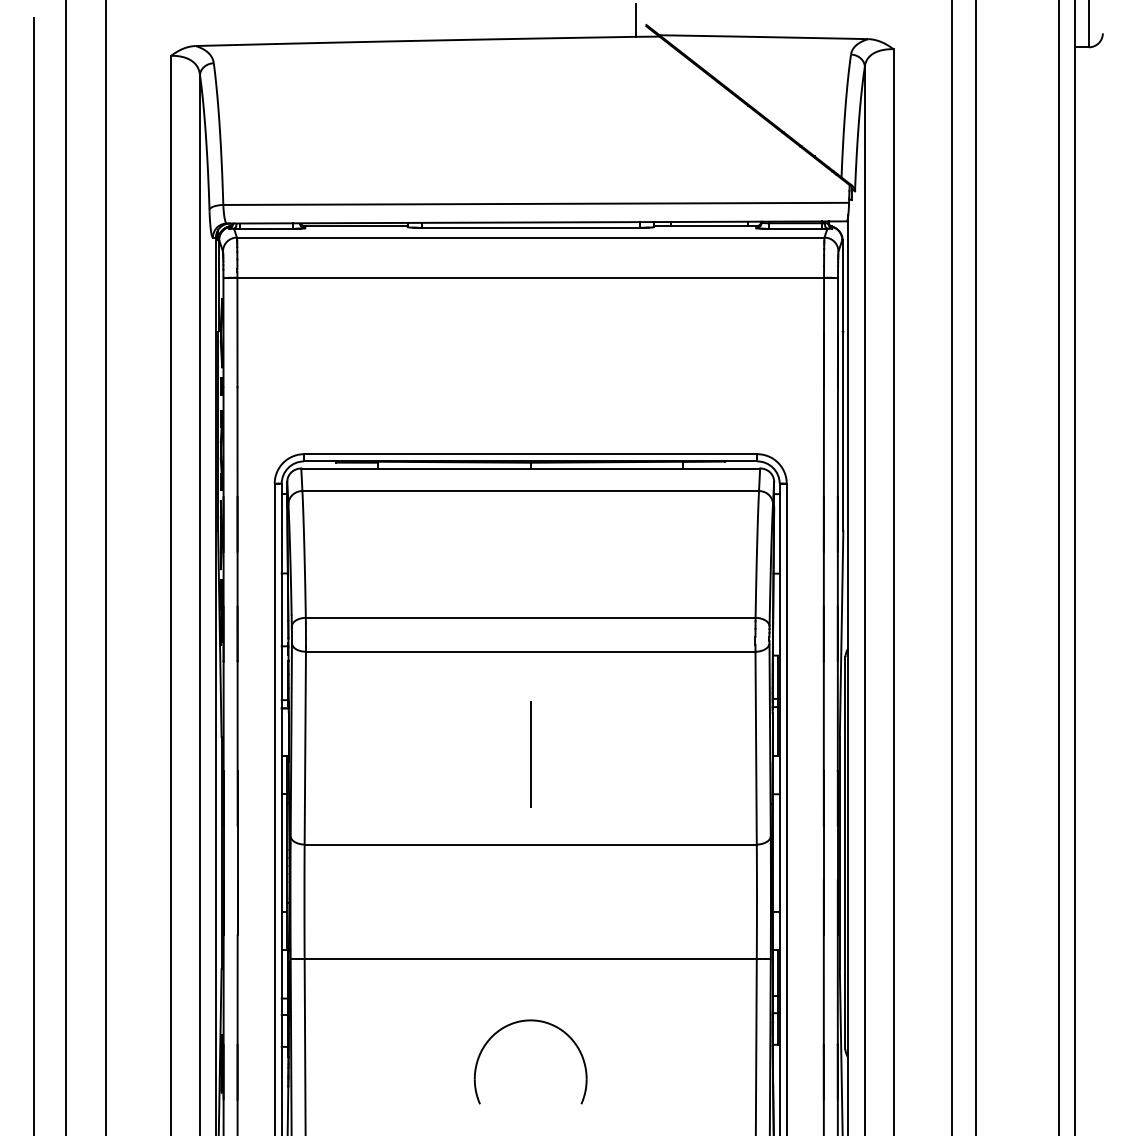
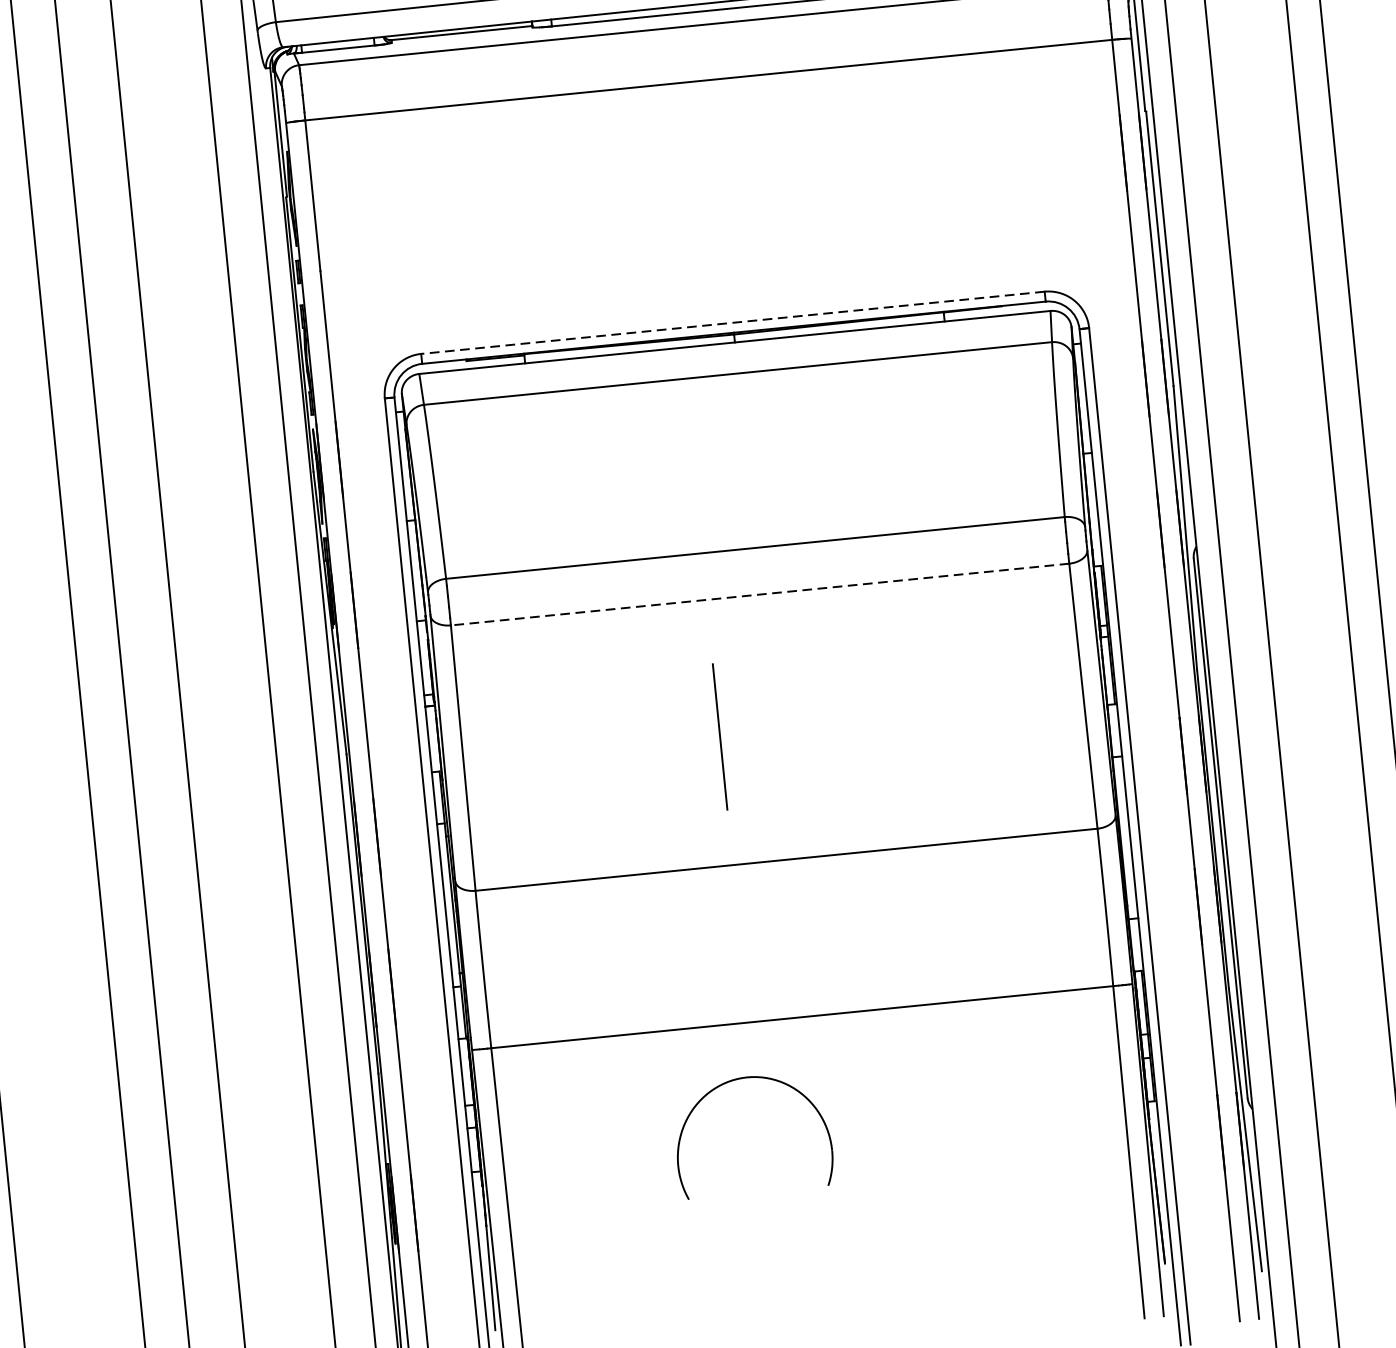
line: (530, 454) -> (732, 323), solid -> dashed
line: (530, 651) -> (759, 594), solid -> dashed
line: (530, 754) -> (719, 737), moved
part: (530, 1021) -> (746, 1078), moved

